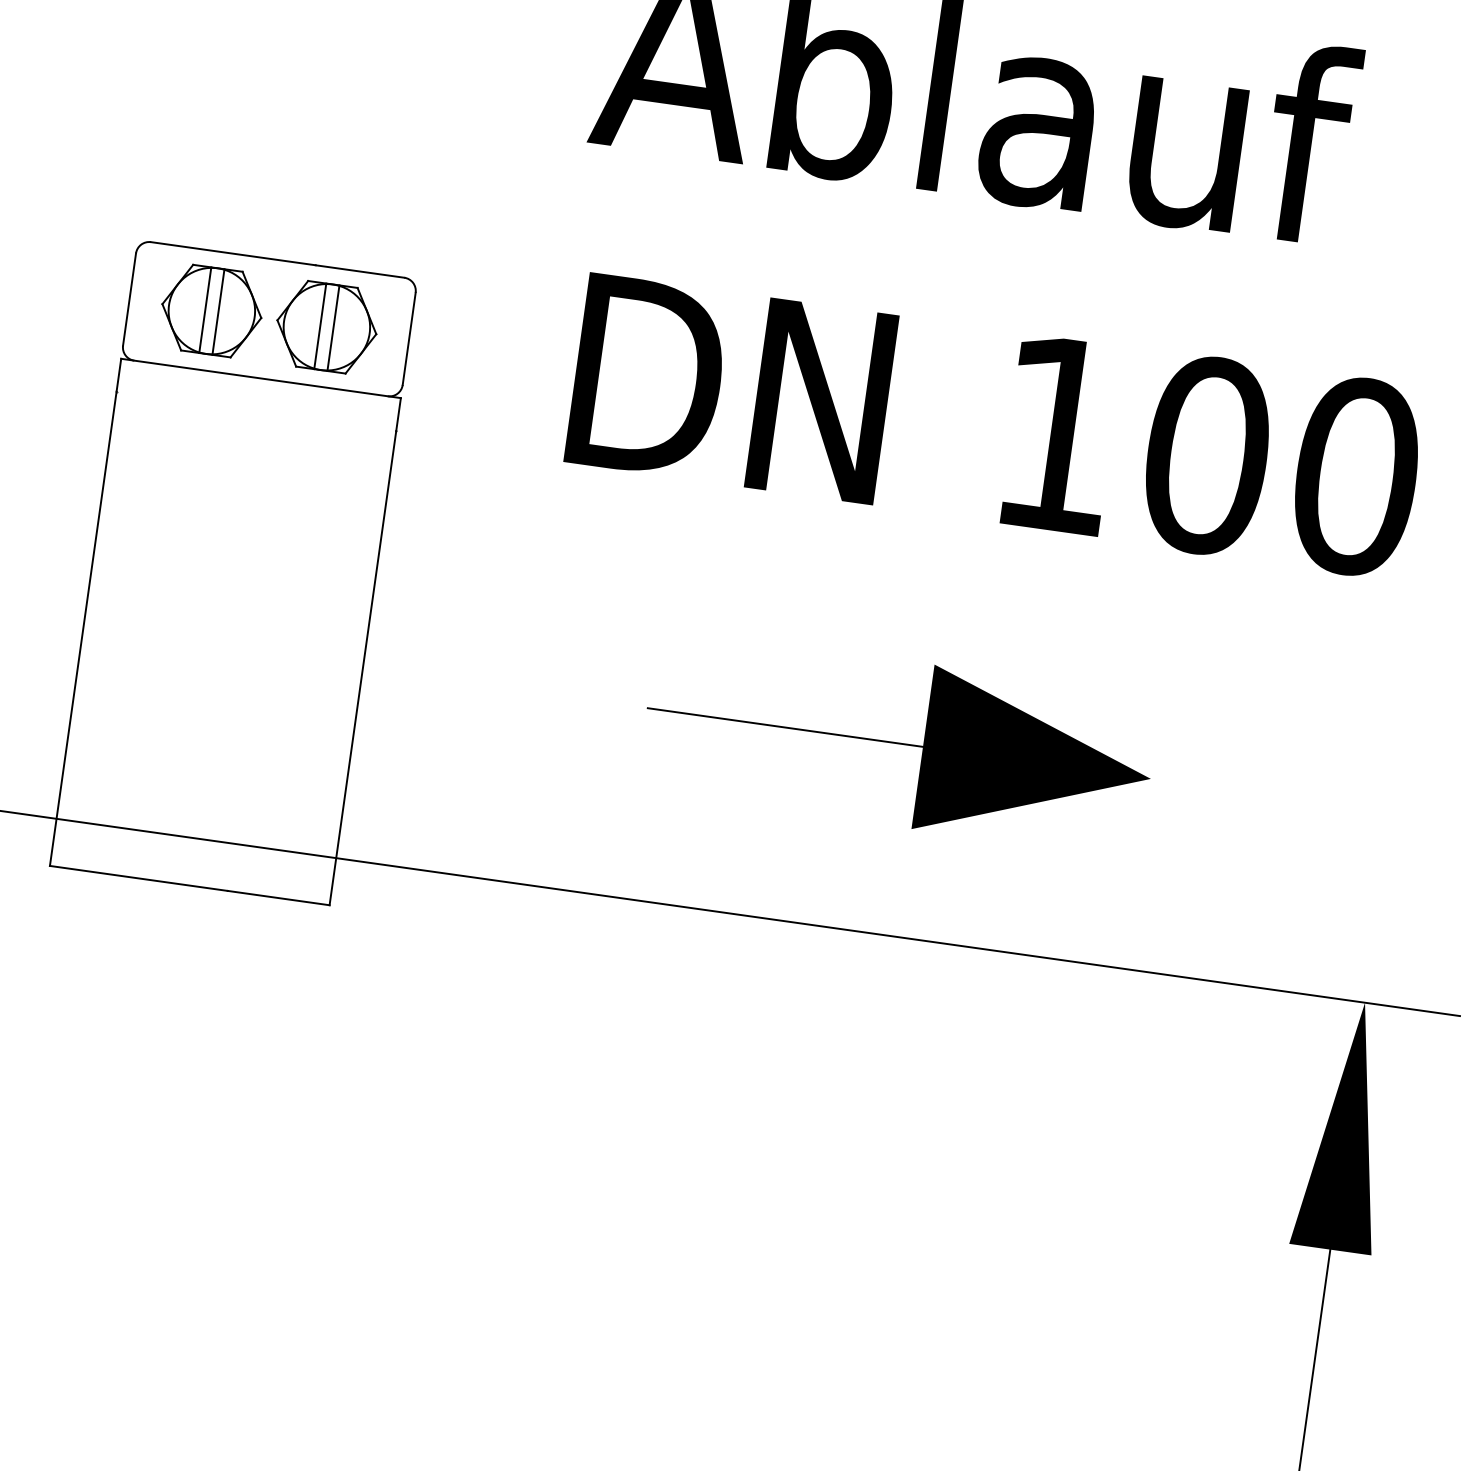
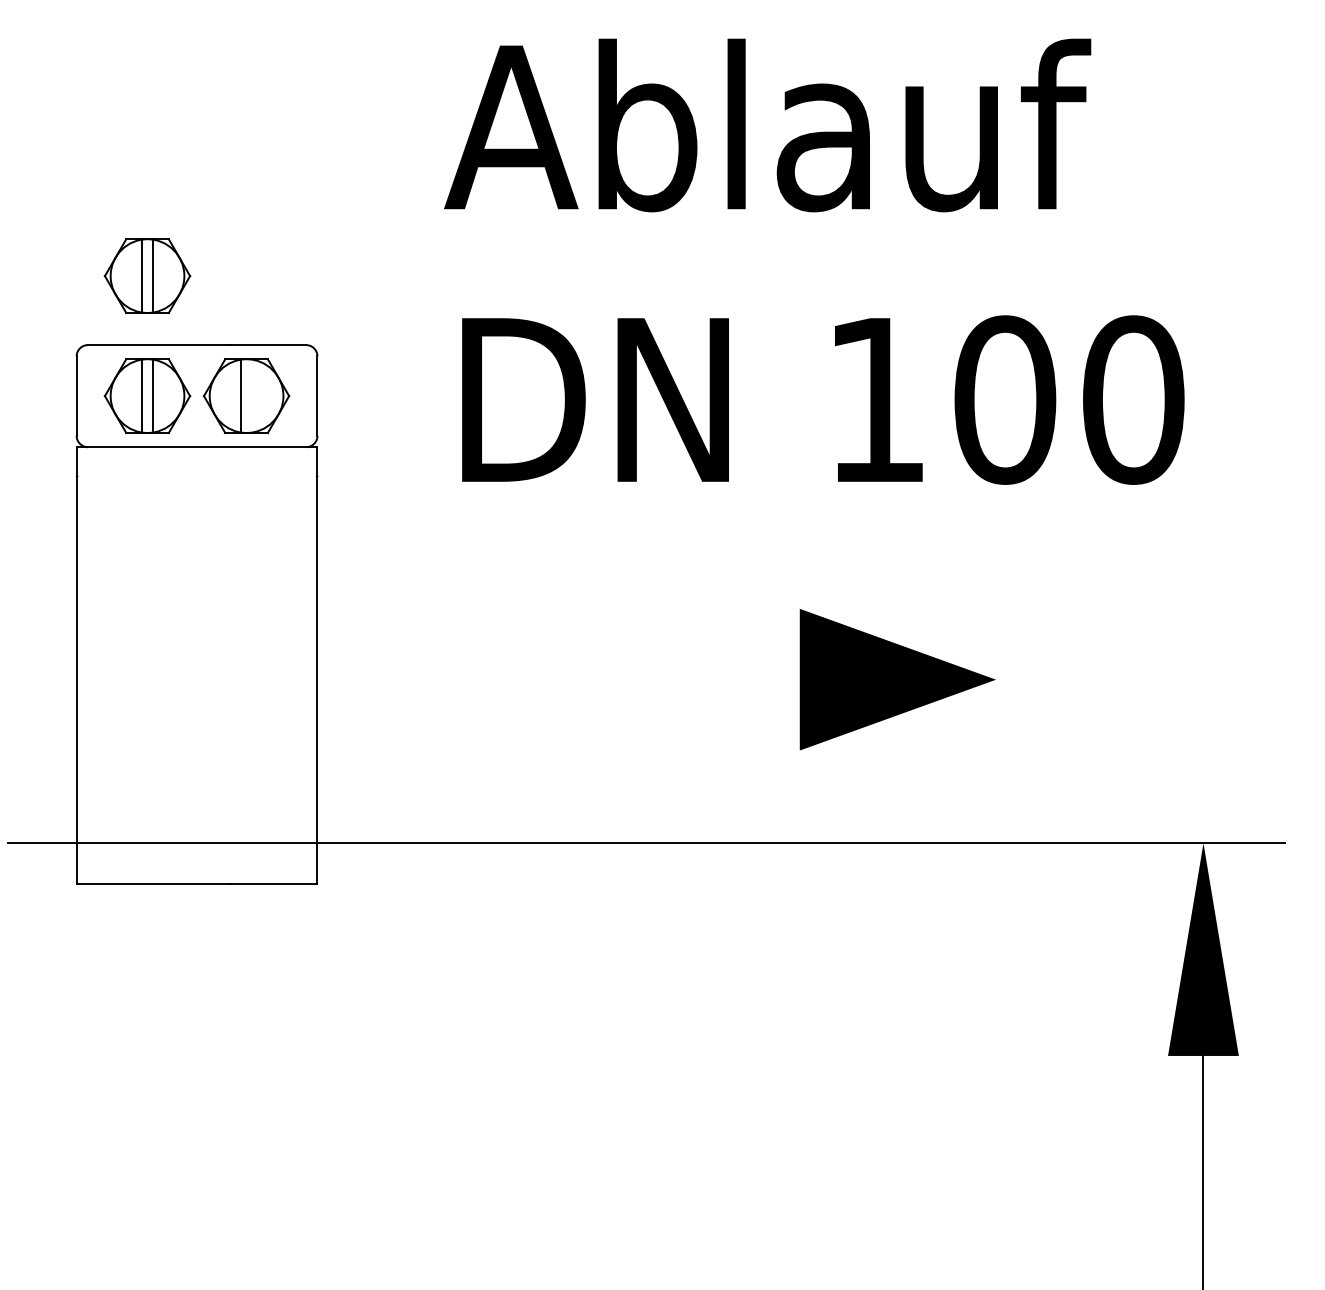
part: (231, 171) -> (147, 275), added
line: (333, 327) -> (252, 395), removed
line: (784, 727) -> (680, 679), removed

